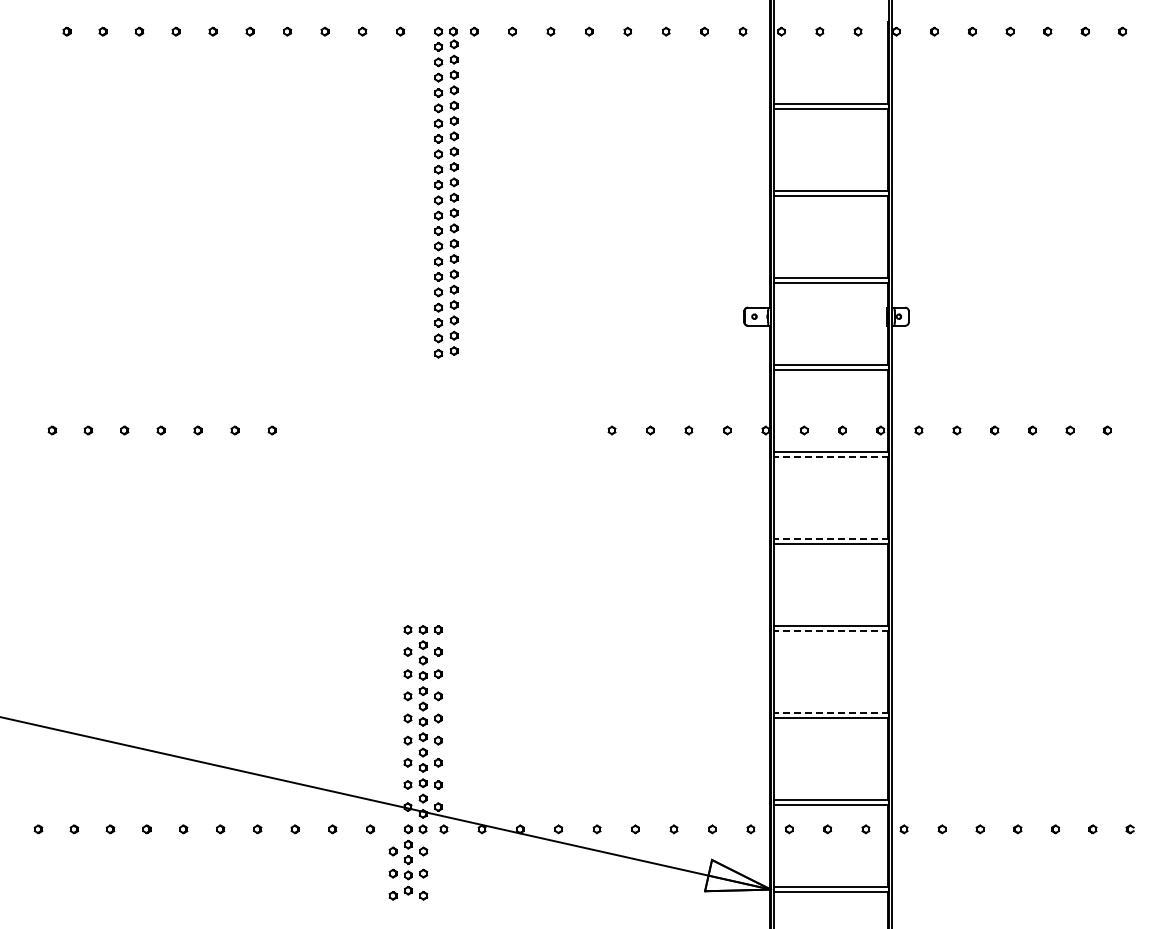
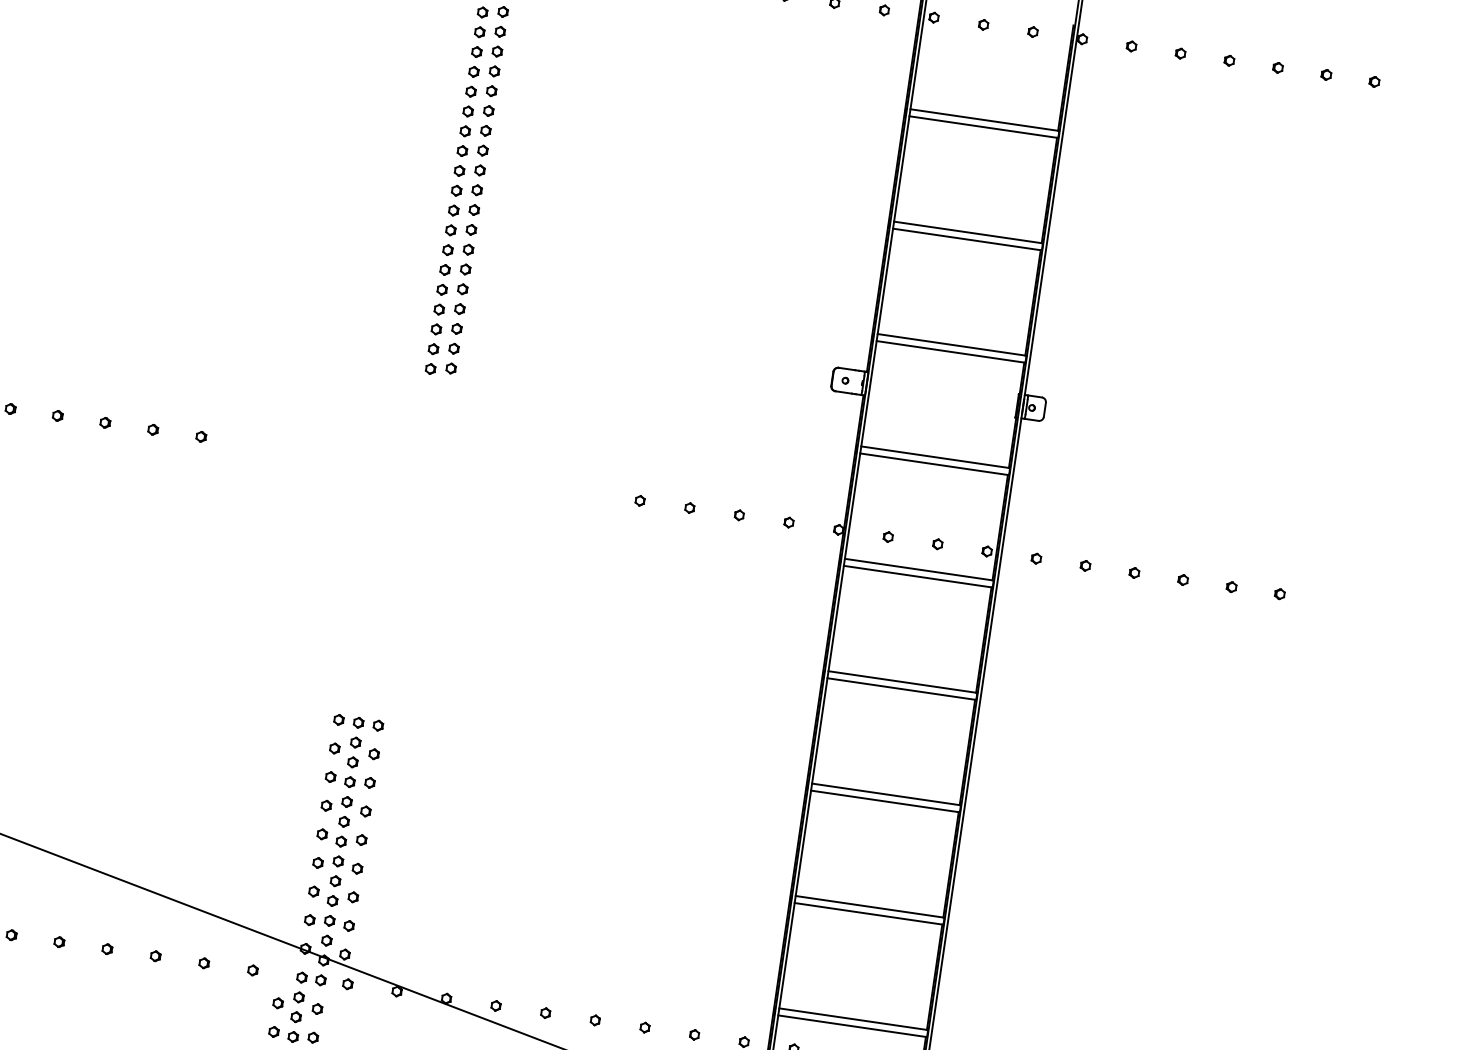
line: (831, 457) -> (918, 577), dashed -> solid
line: (831, 538) -> (903, 681), dashed -> solid
line: (831, 631) -> (885, 801), dashed -> solid
line: (831, 712) -> (870, 906), dashed -> solid

